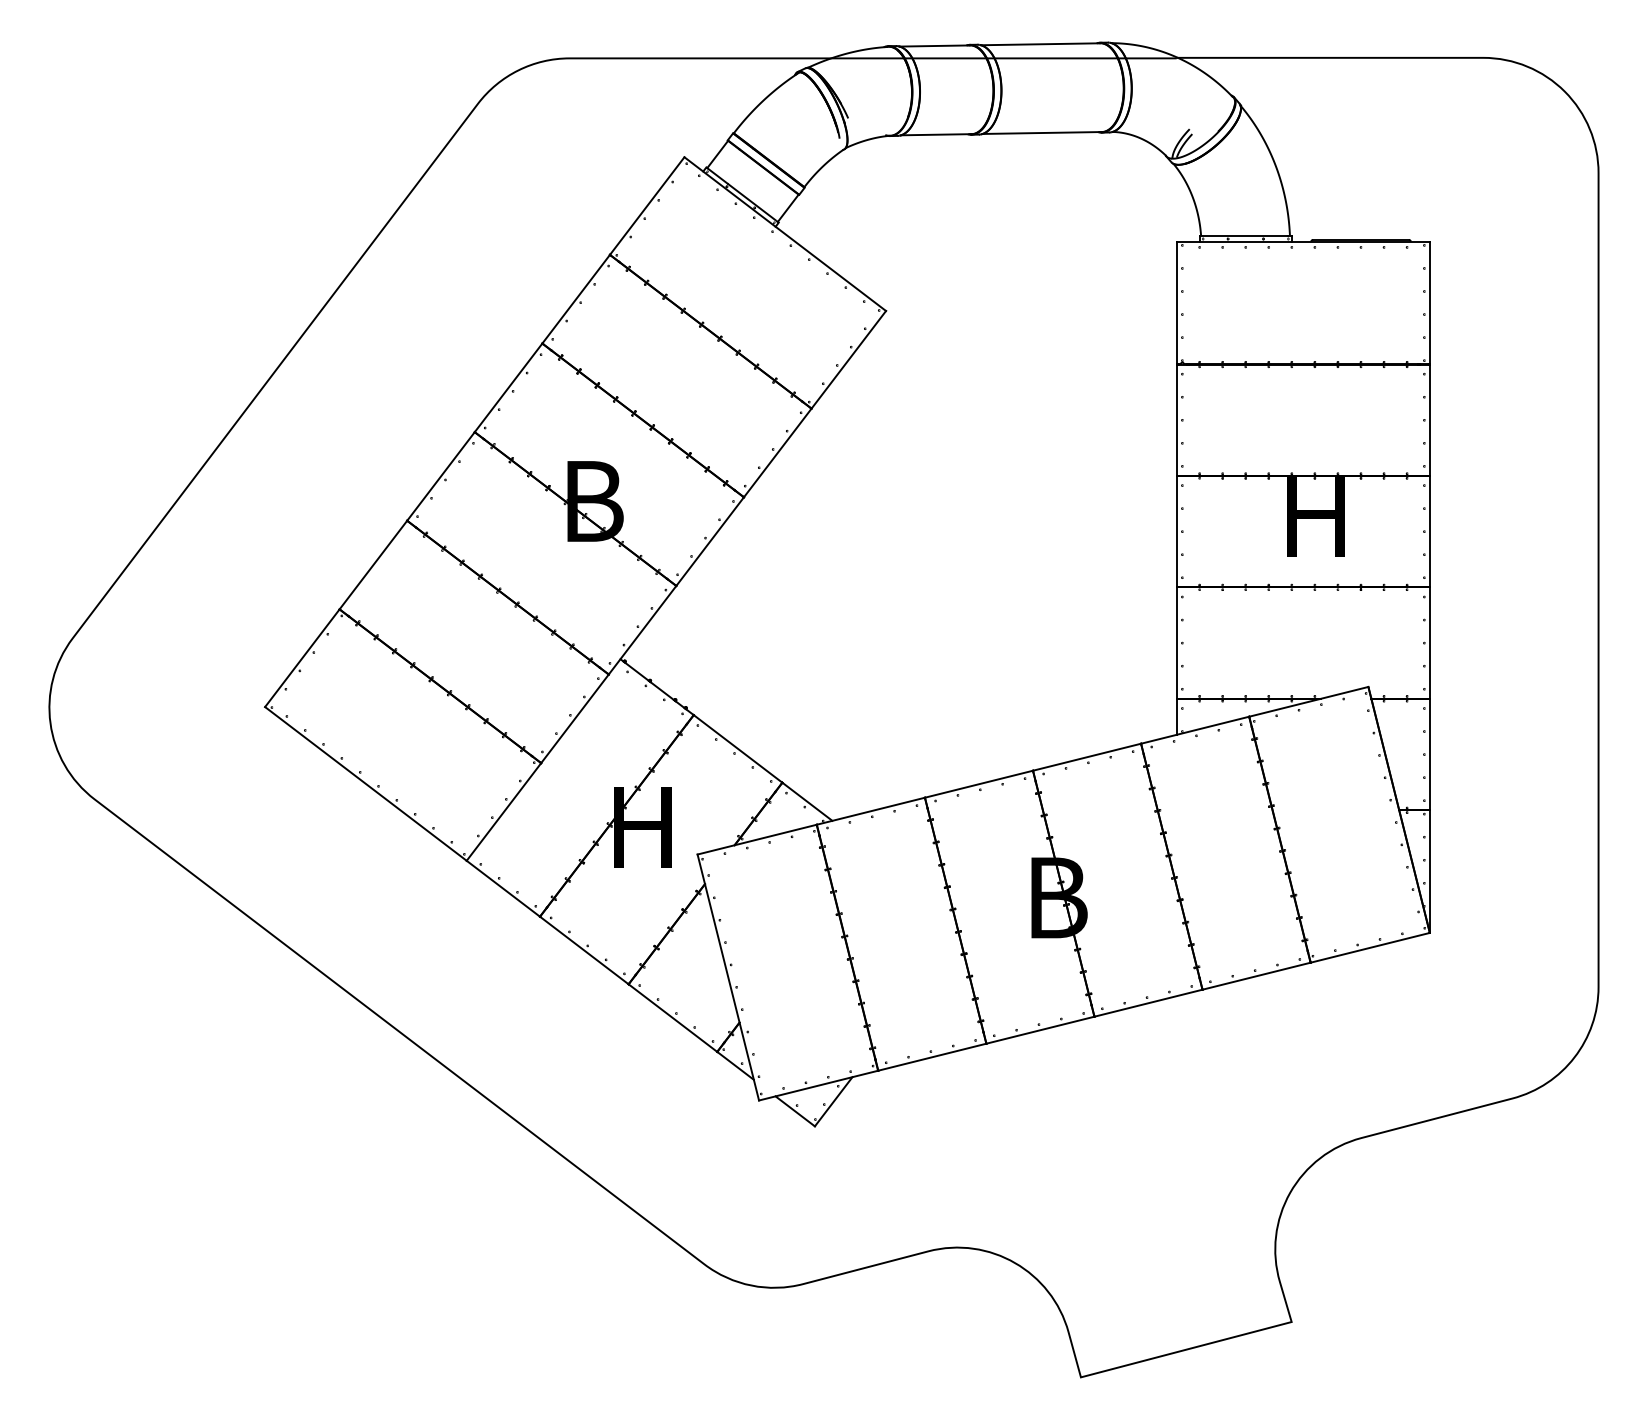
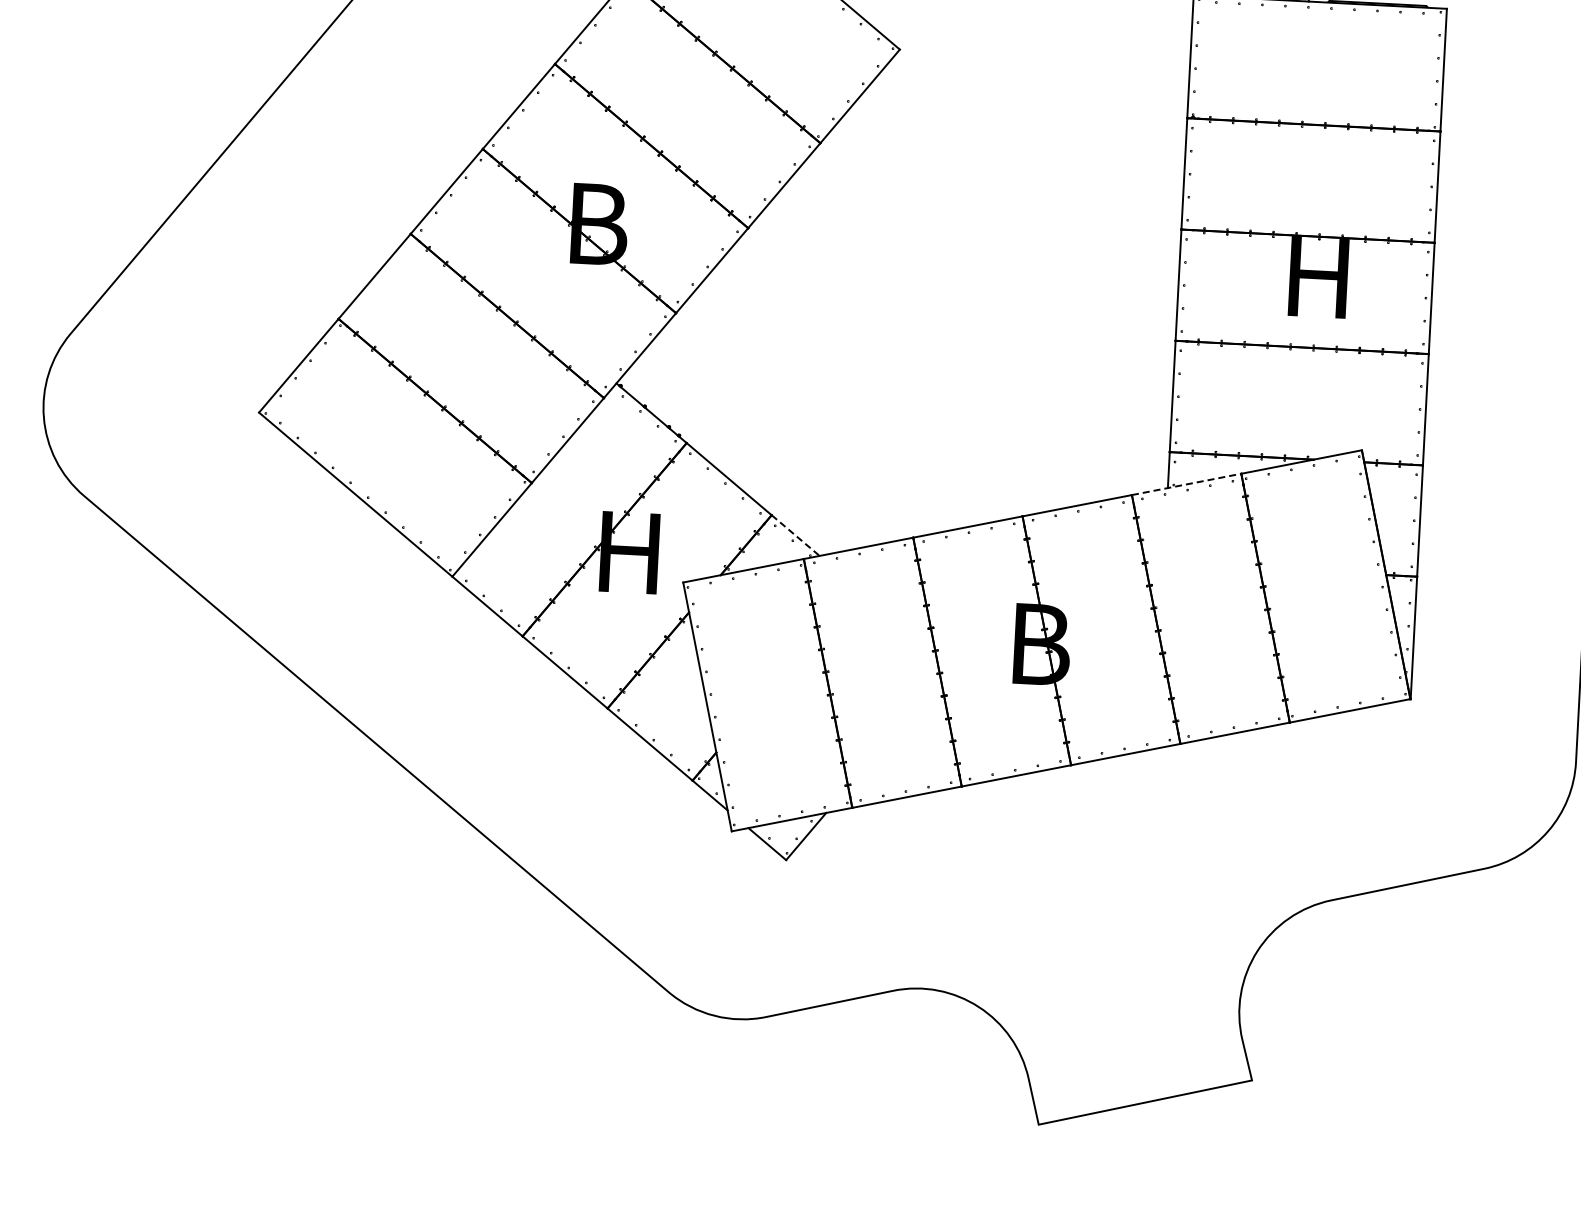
line: (1195, 730) -> (1186, 484), solid -> dashed
line: (807, 802) -> (795, 536), solid -> dashed

